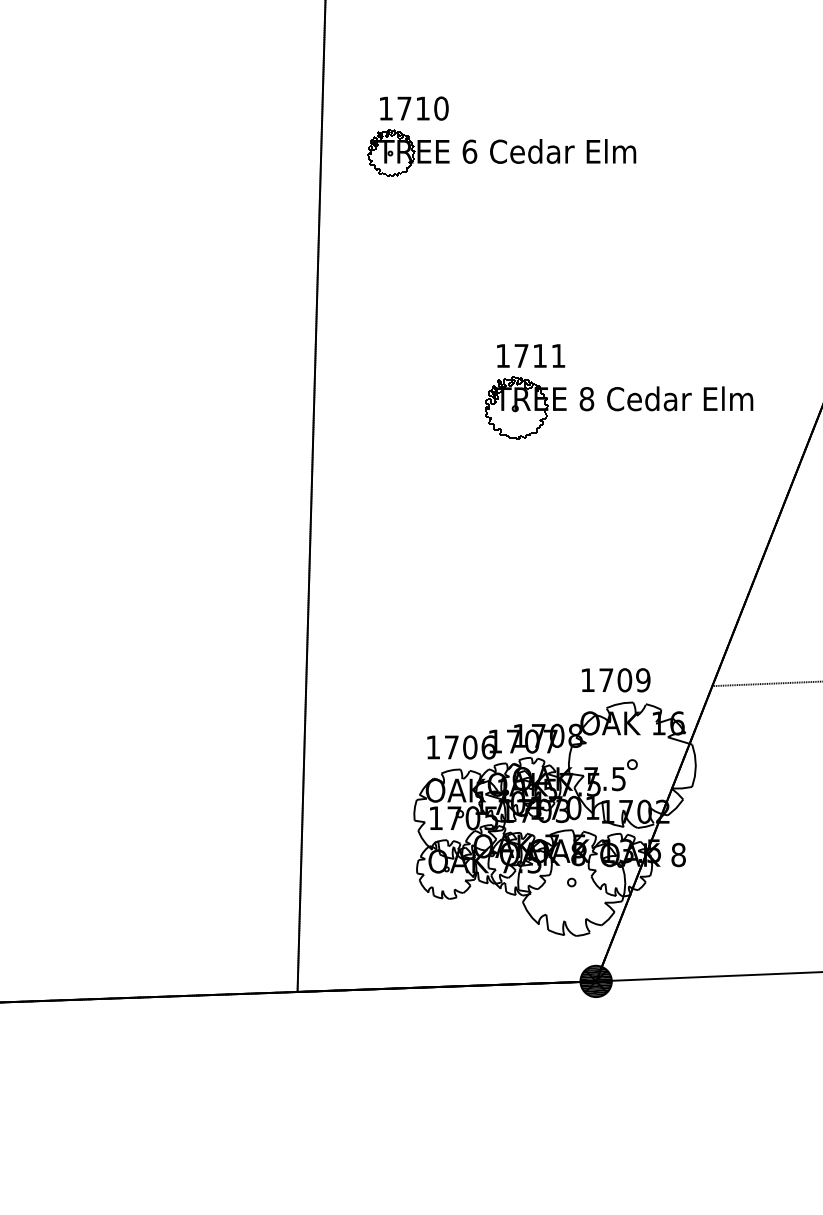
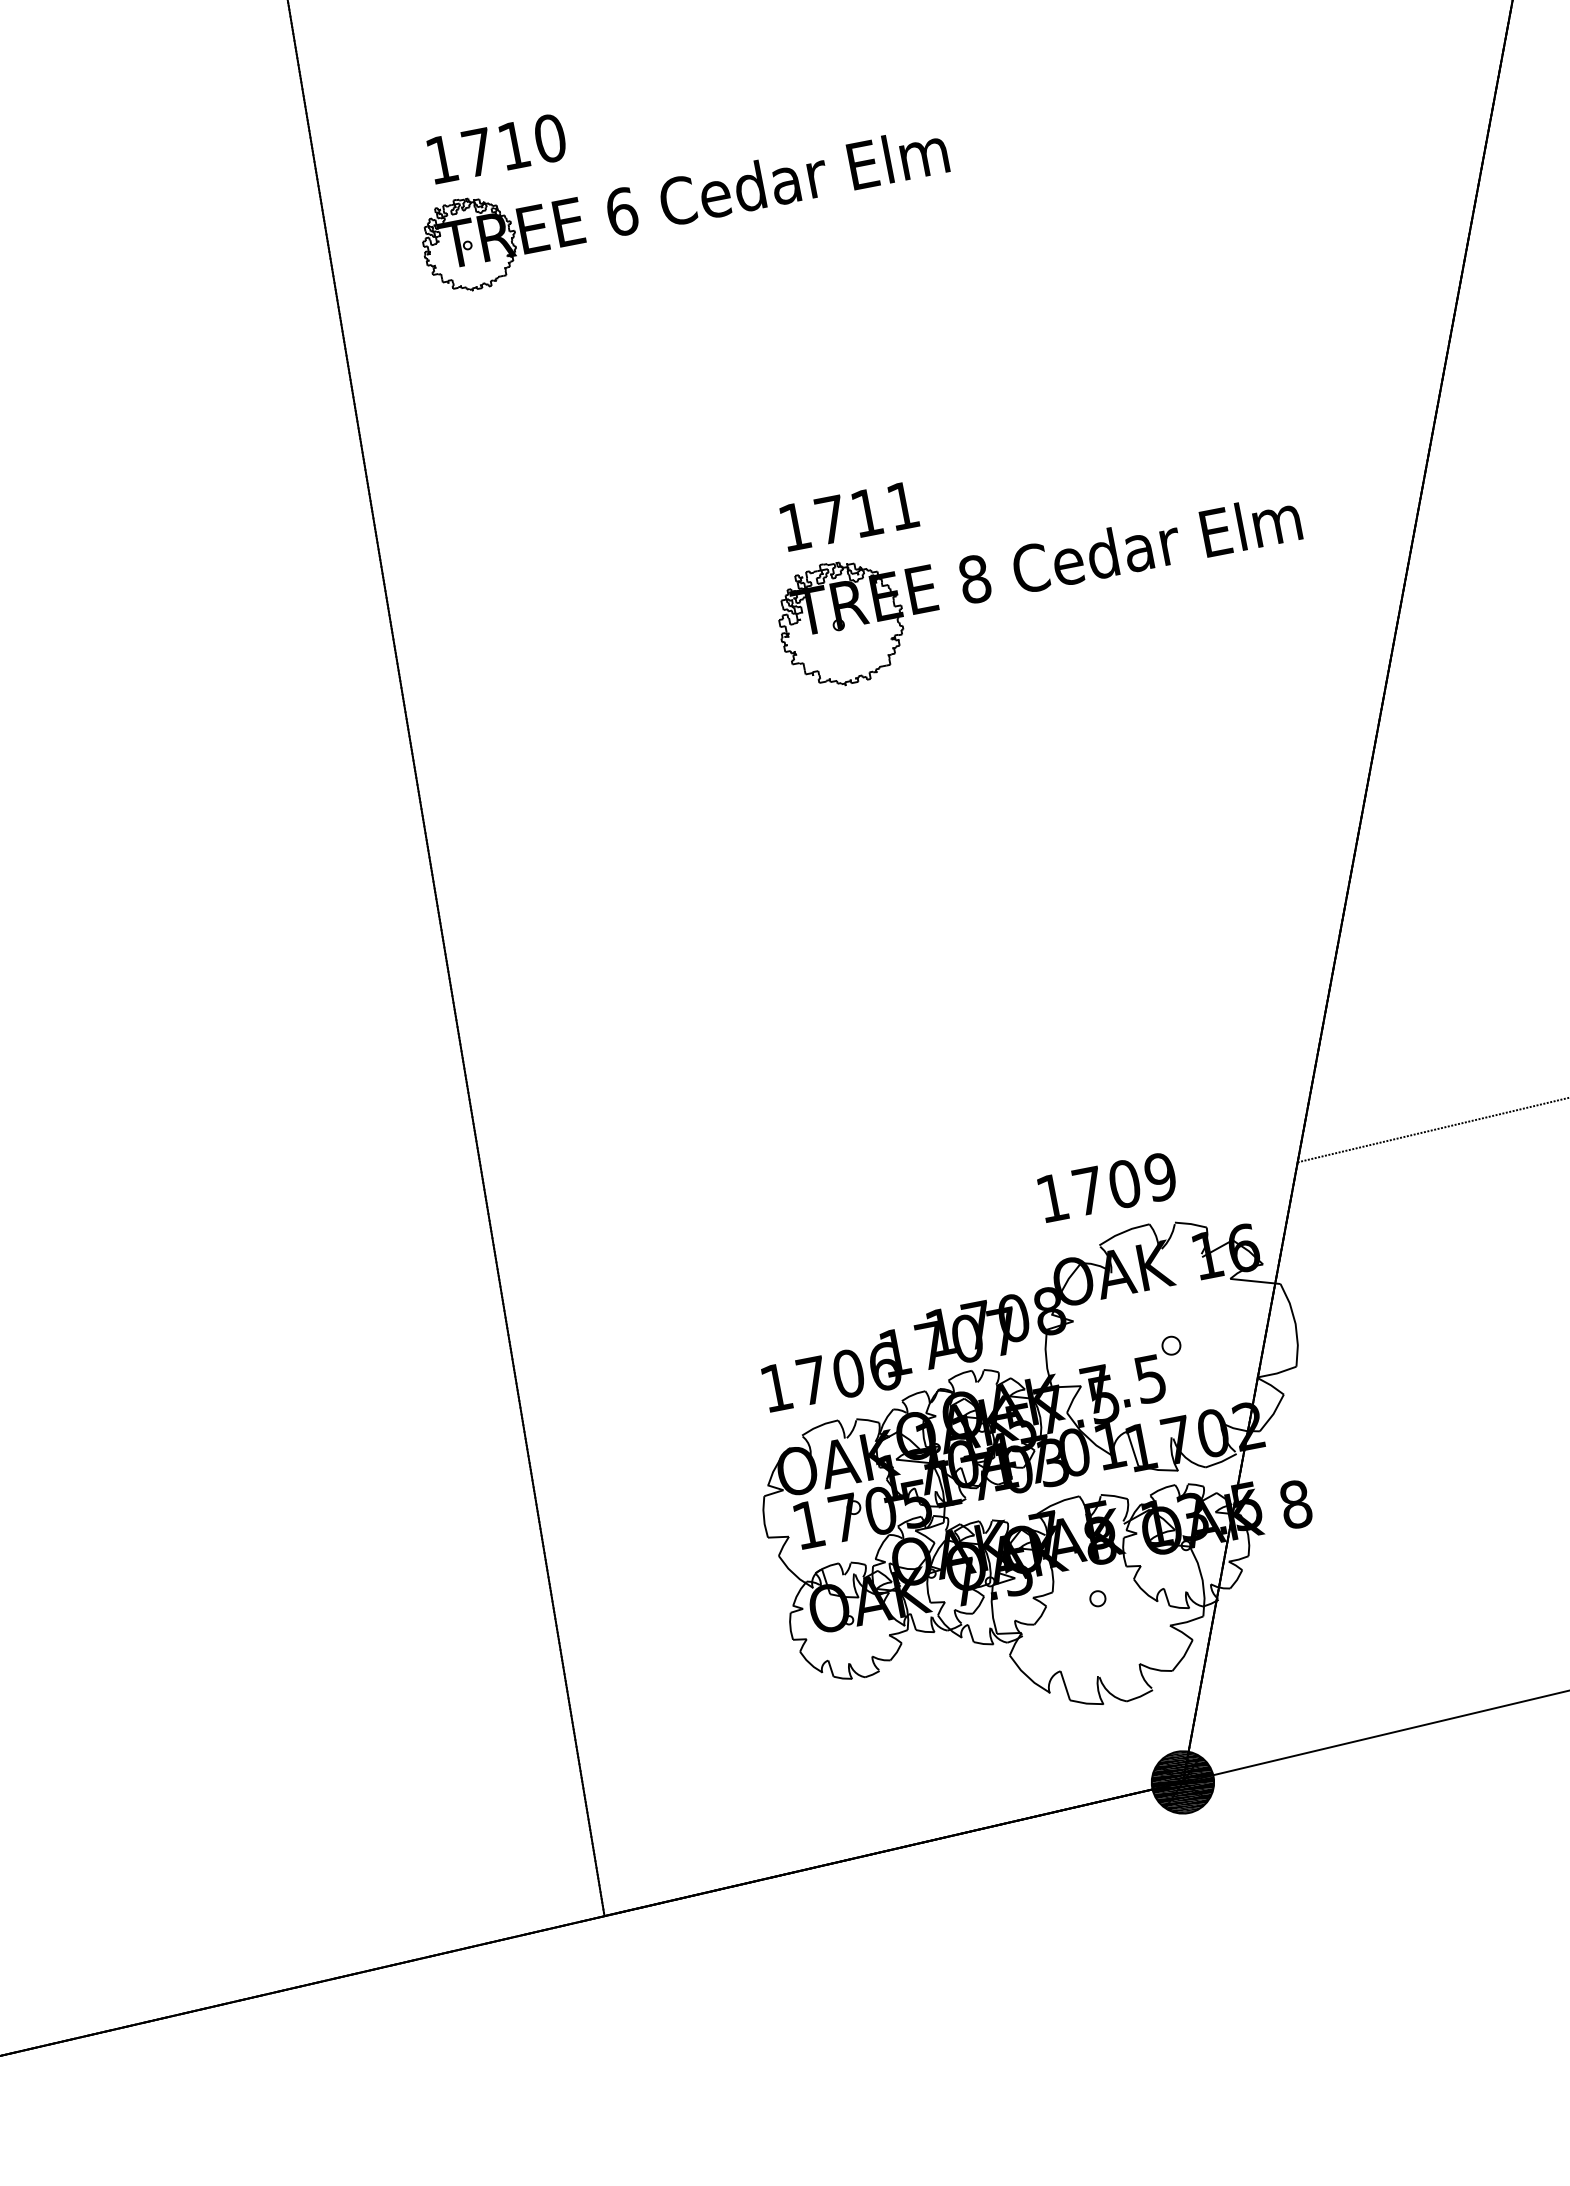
part: (619, 391) -> (1035, 552), moved

